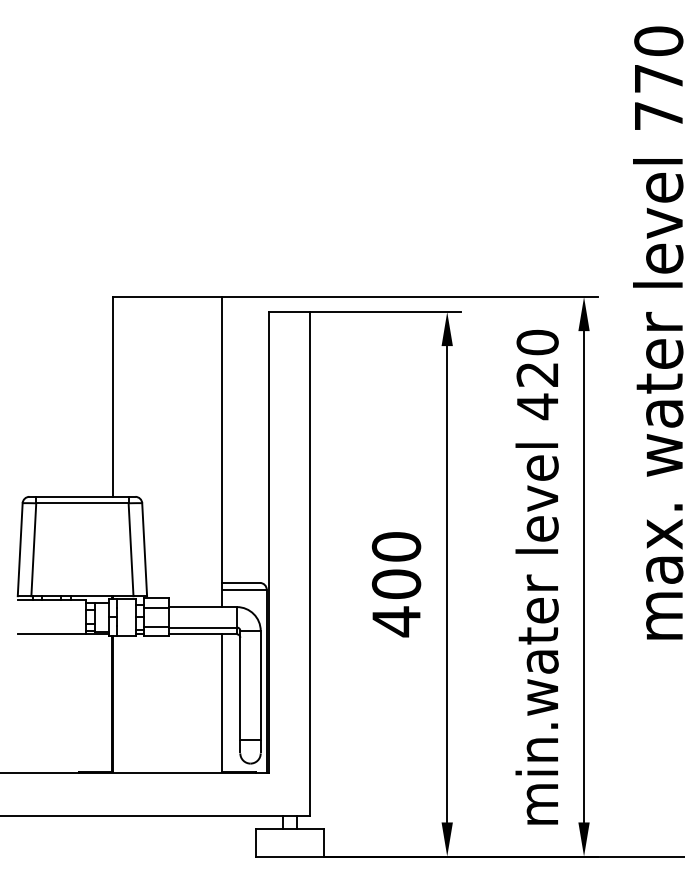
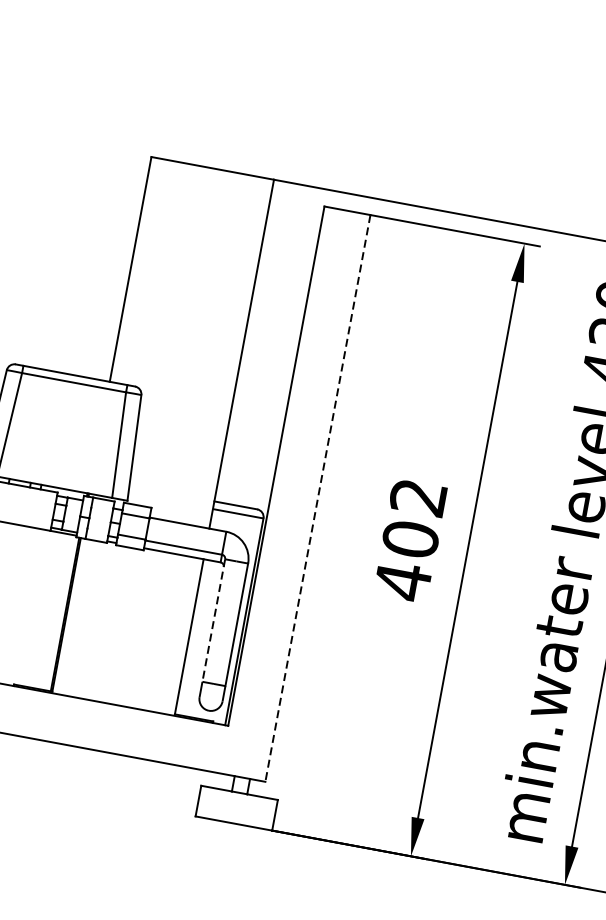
text: (396, 546) -> (418, 496), 400 -> 402
line: (310, 563) -> (318, 498), solid -> dashed
line: (240, 685) -> (213, 620), solid -> dashed

